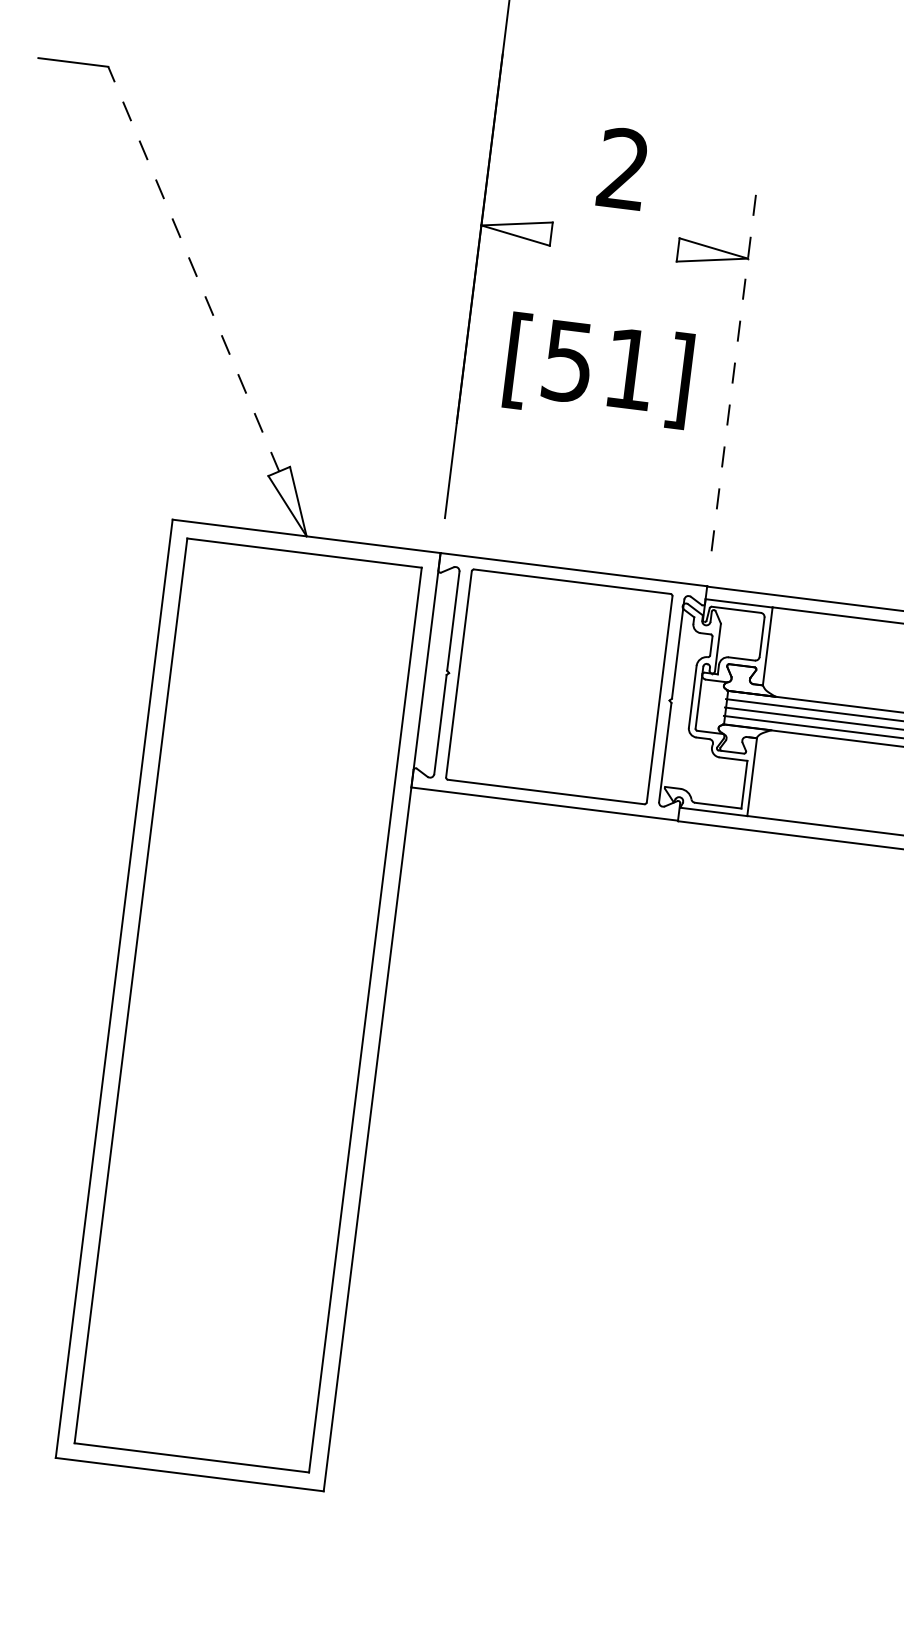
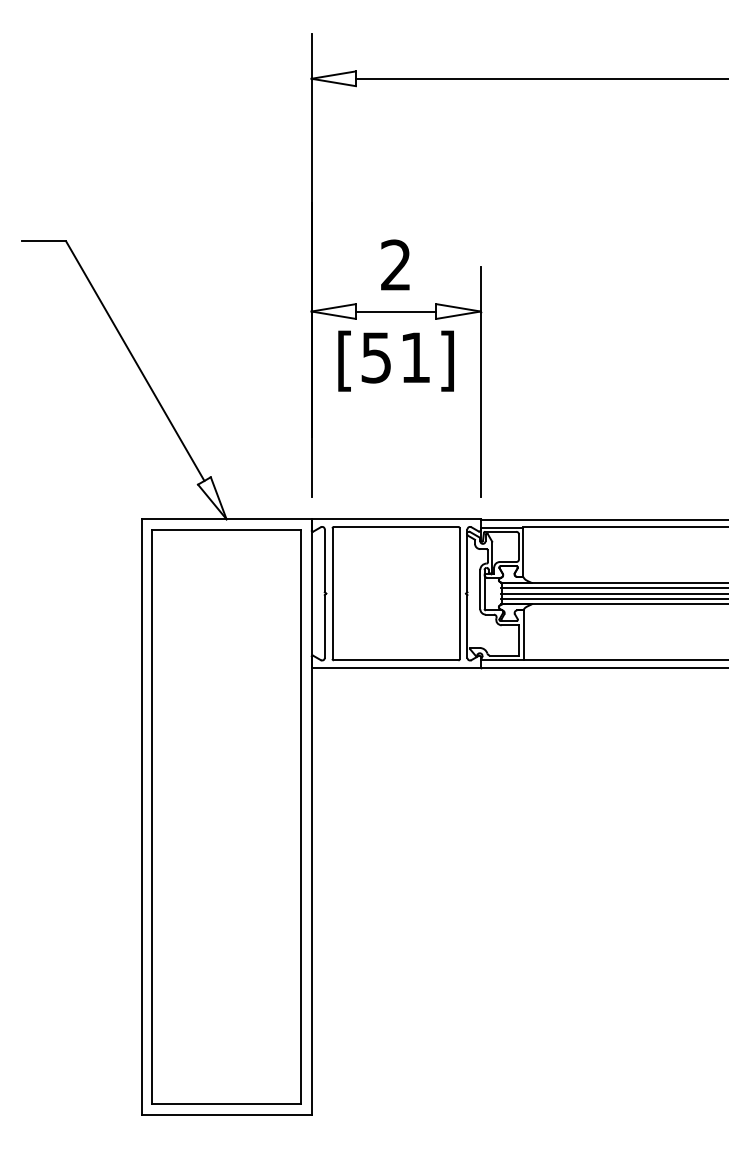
line: (613, 241) -> (395, 311), added
line: (194, 268) -> (135, 360), dashed -> solid
text: (597, 369) -> (395, 360), moved
line: (733, 370) -> (480, 382), dashed -> solid

